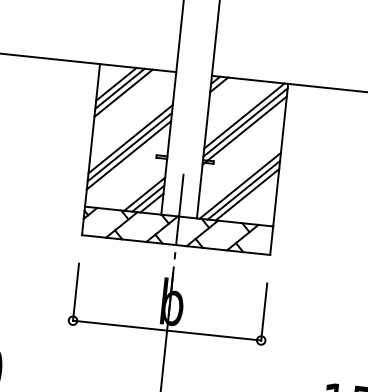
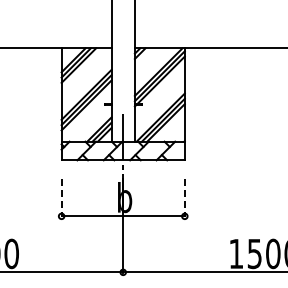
line: (75, 291) -> (61, 197), solid -> dashed
line: (263, 311) -> (184, 197), solid -> dashed

